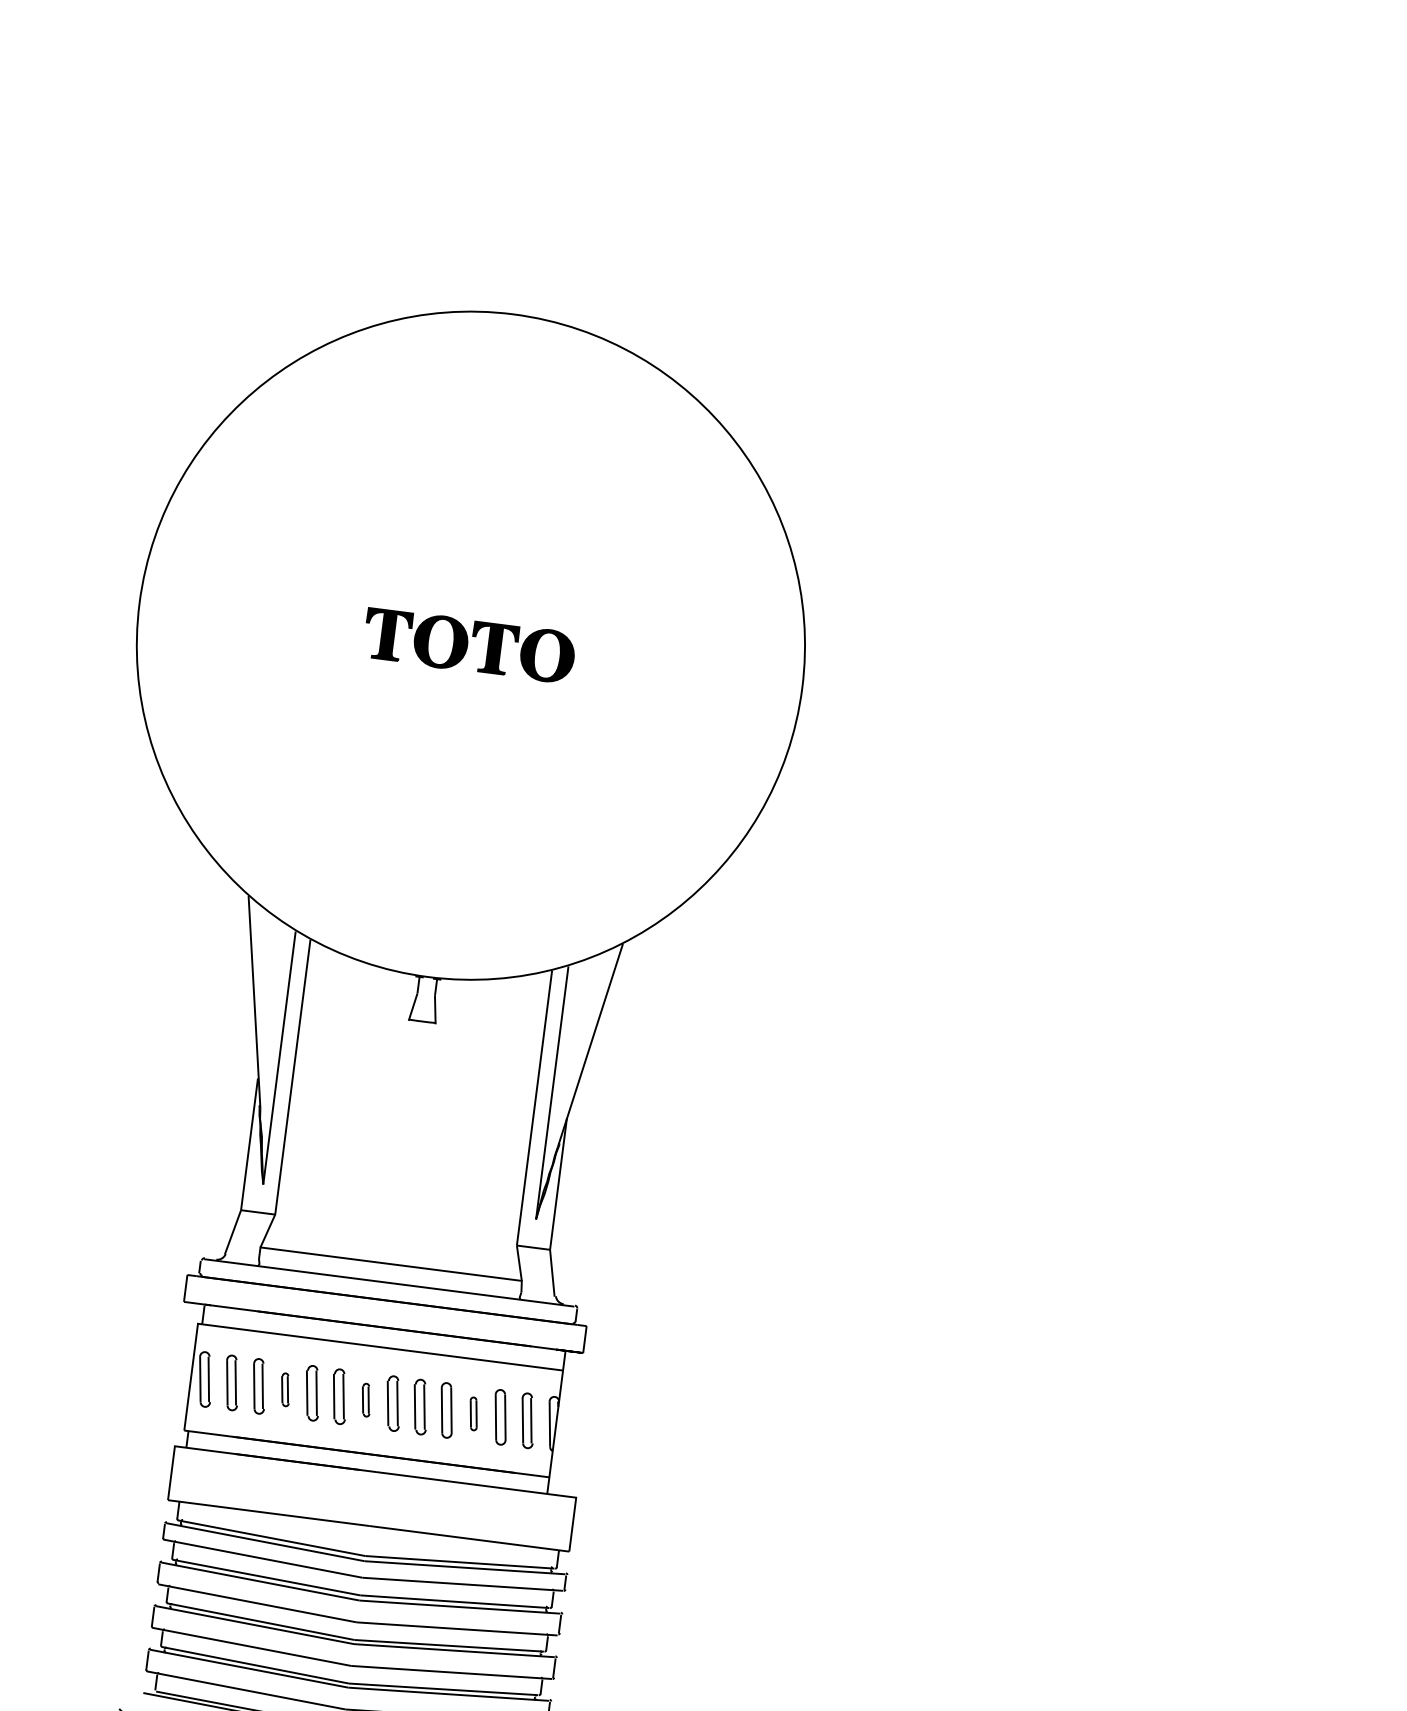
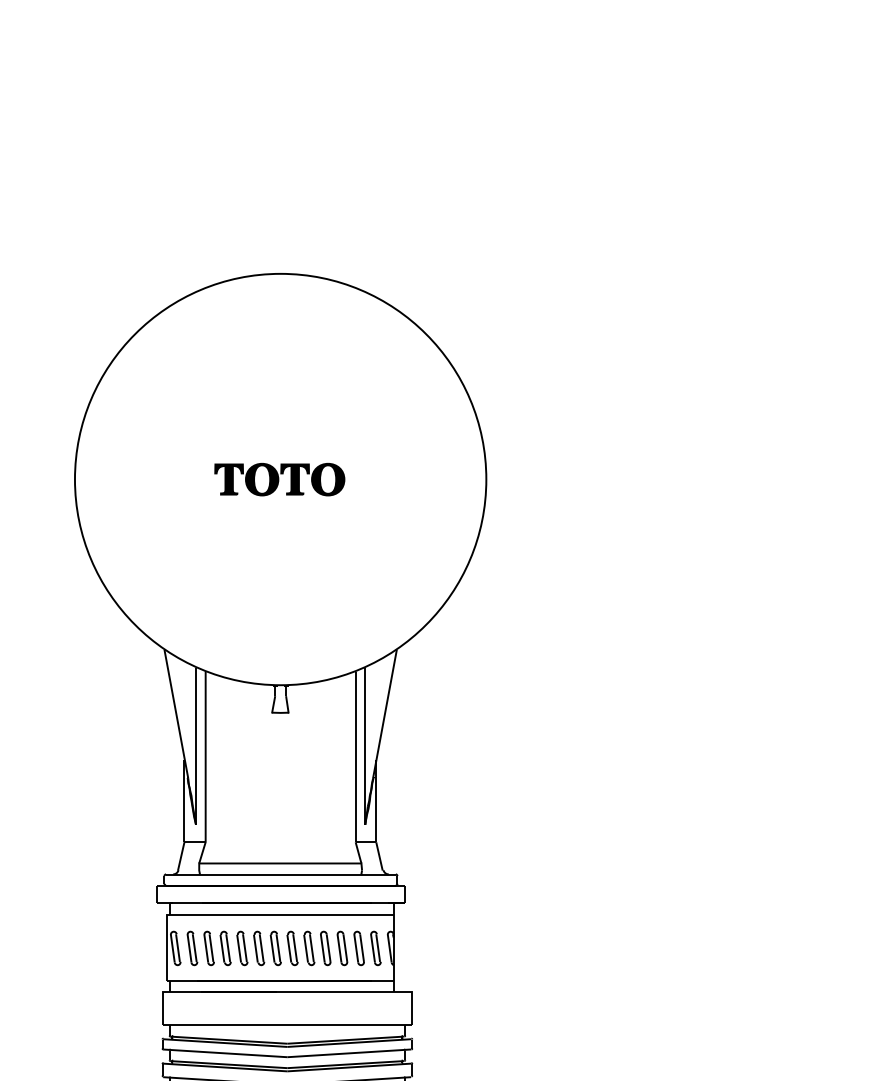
part: (285, 1389) -> (225, 948), size x1.67
part: (365, 1400) -> (275, 948), size x1.67
part: (473, 1413) -> (342, 948), size x1.67

